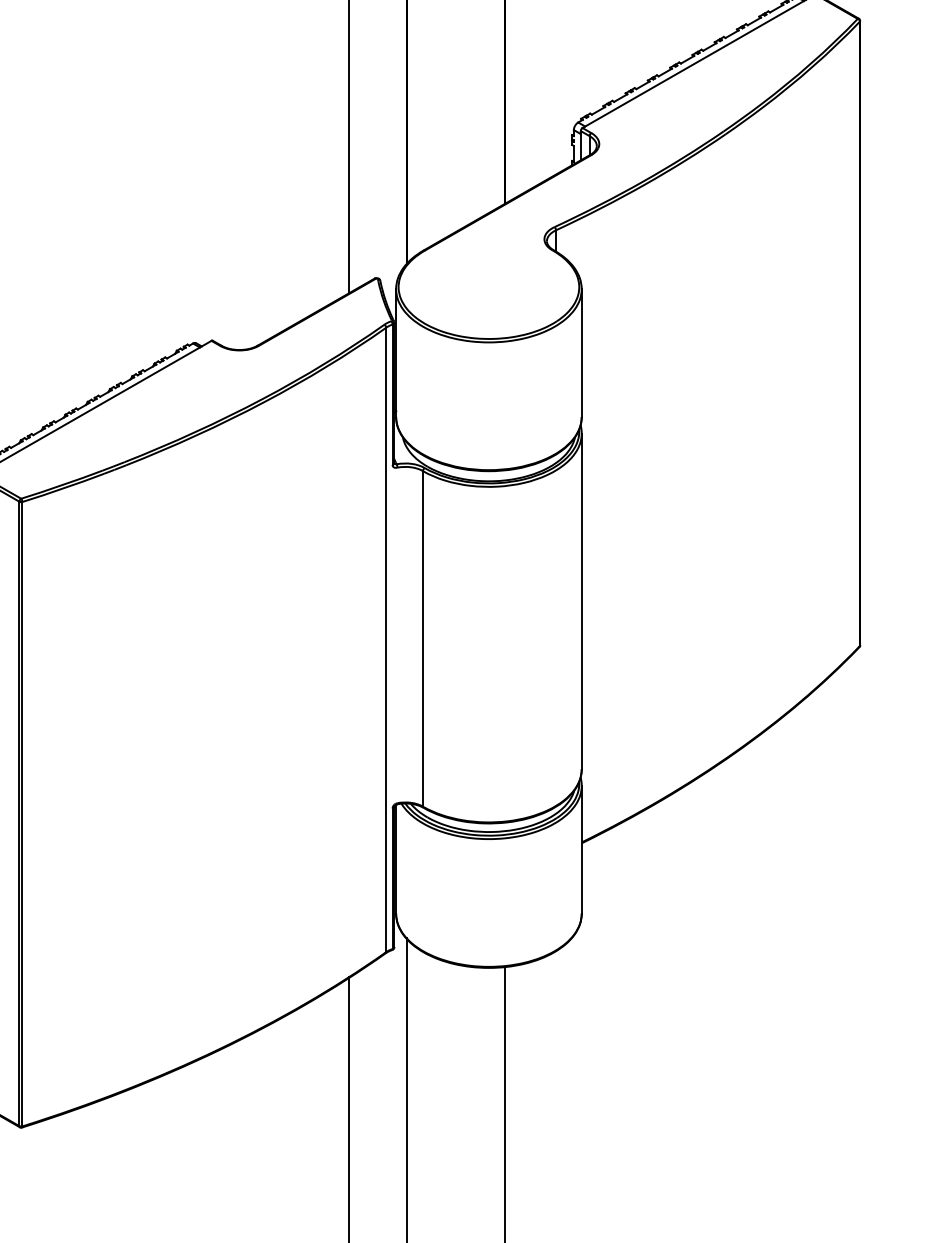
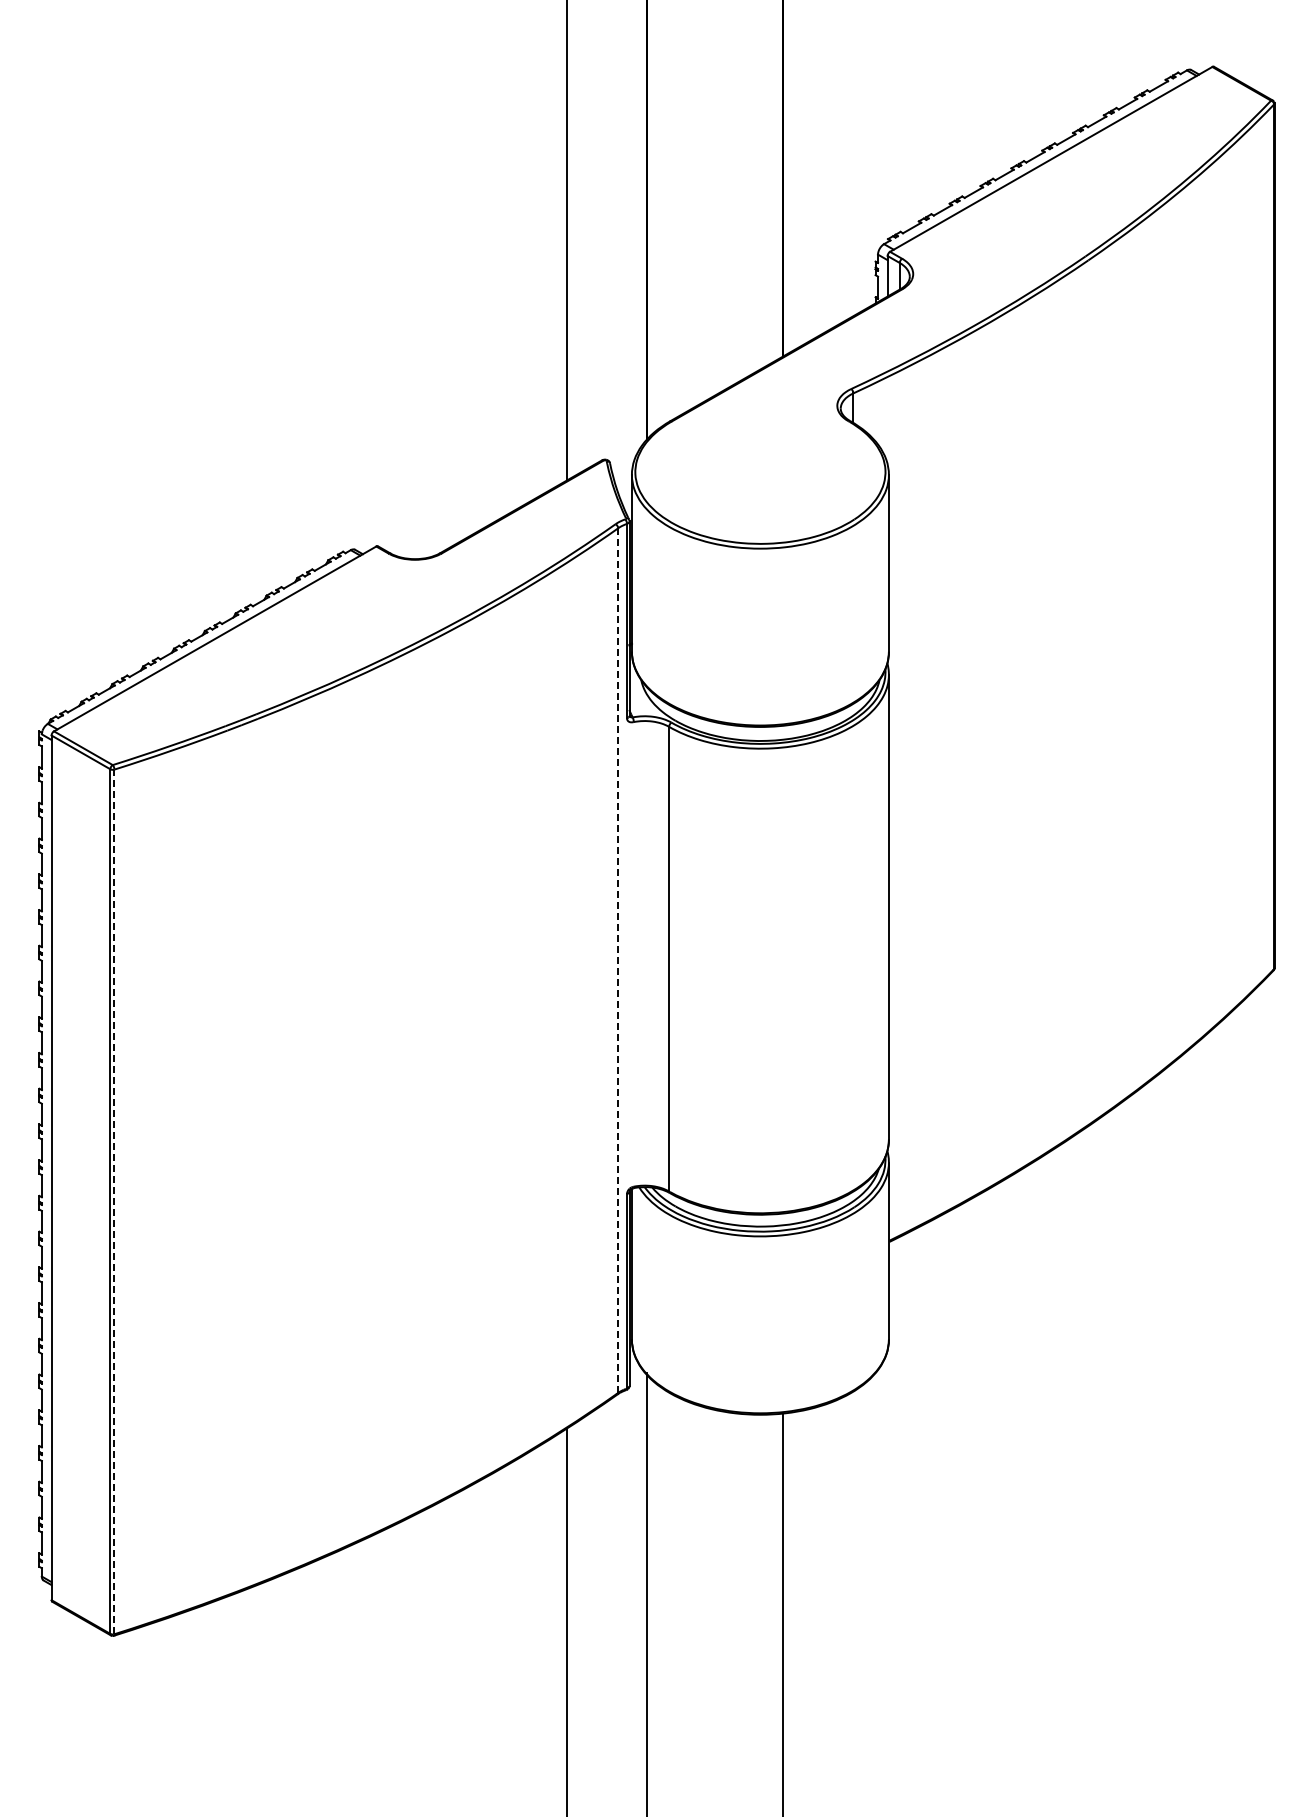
line: (386, 639) -> (618, 960), solid -> dashed
line: (22, 813) -> (114, 1201), solid -> dashed

